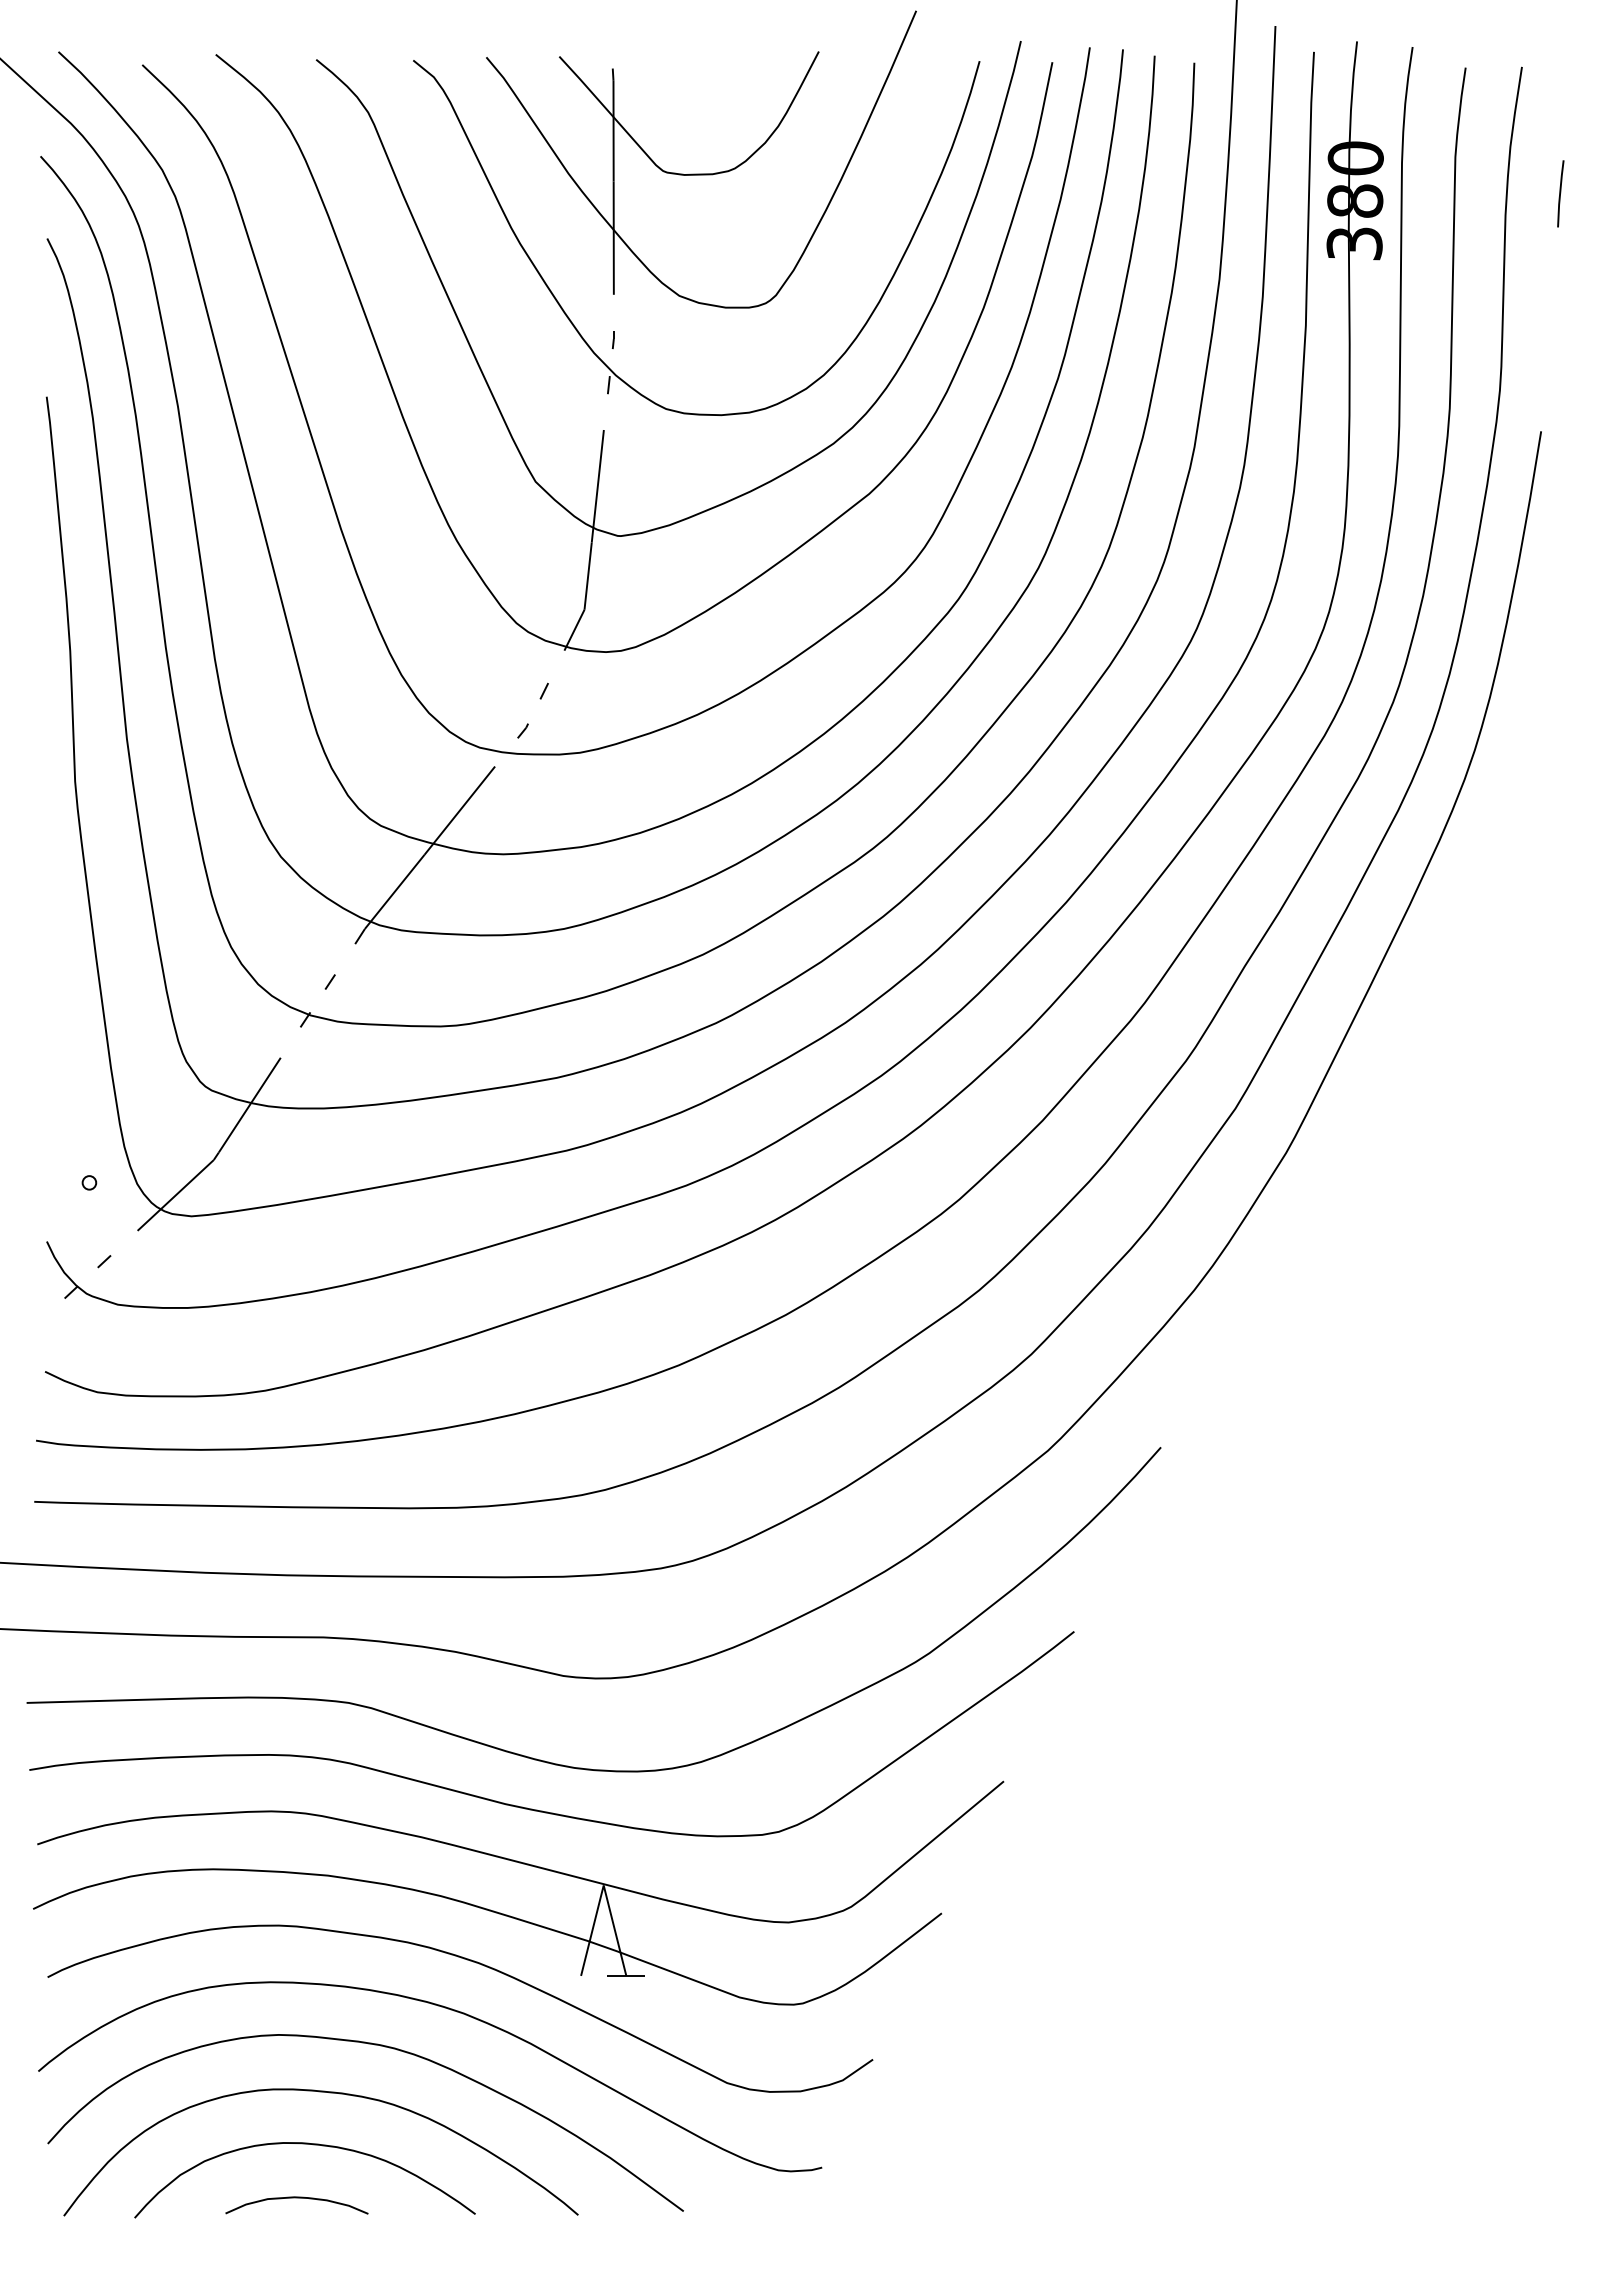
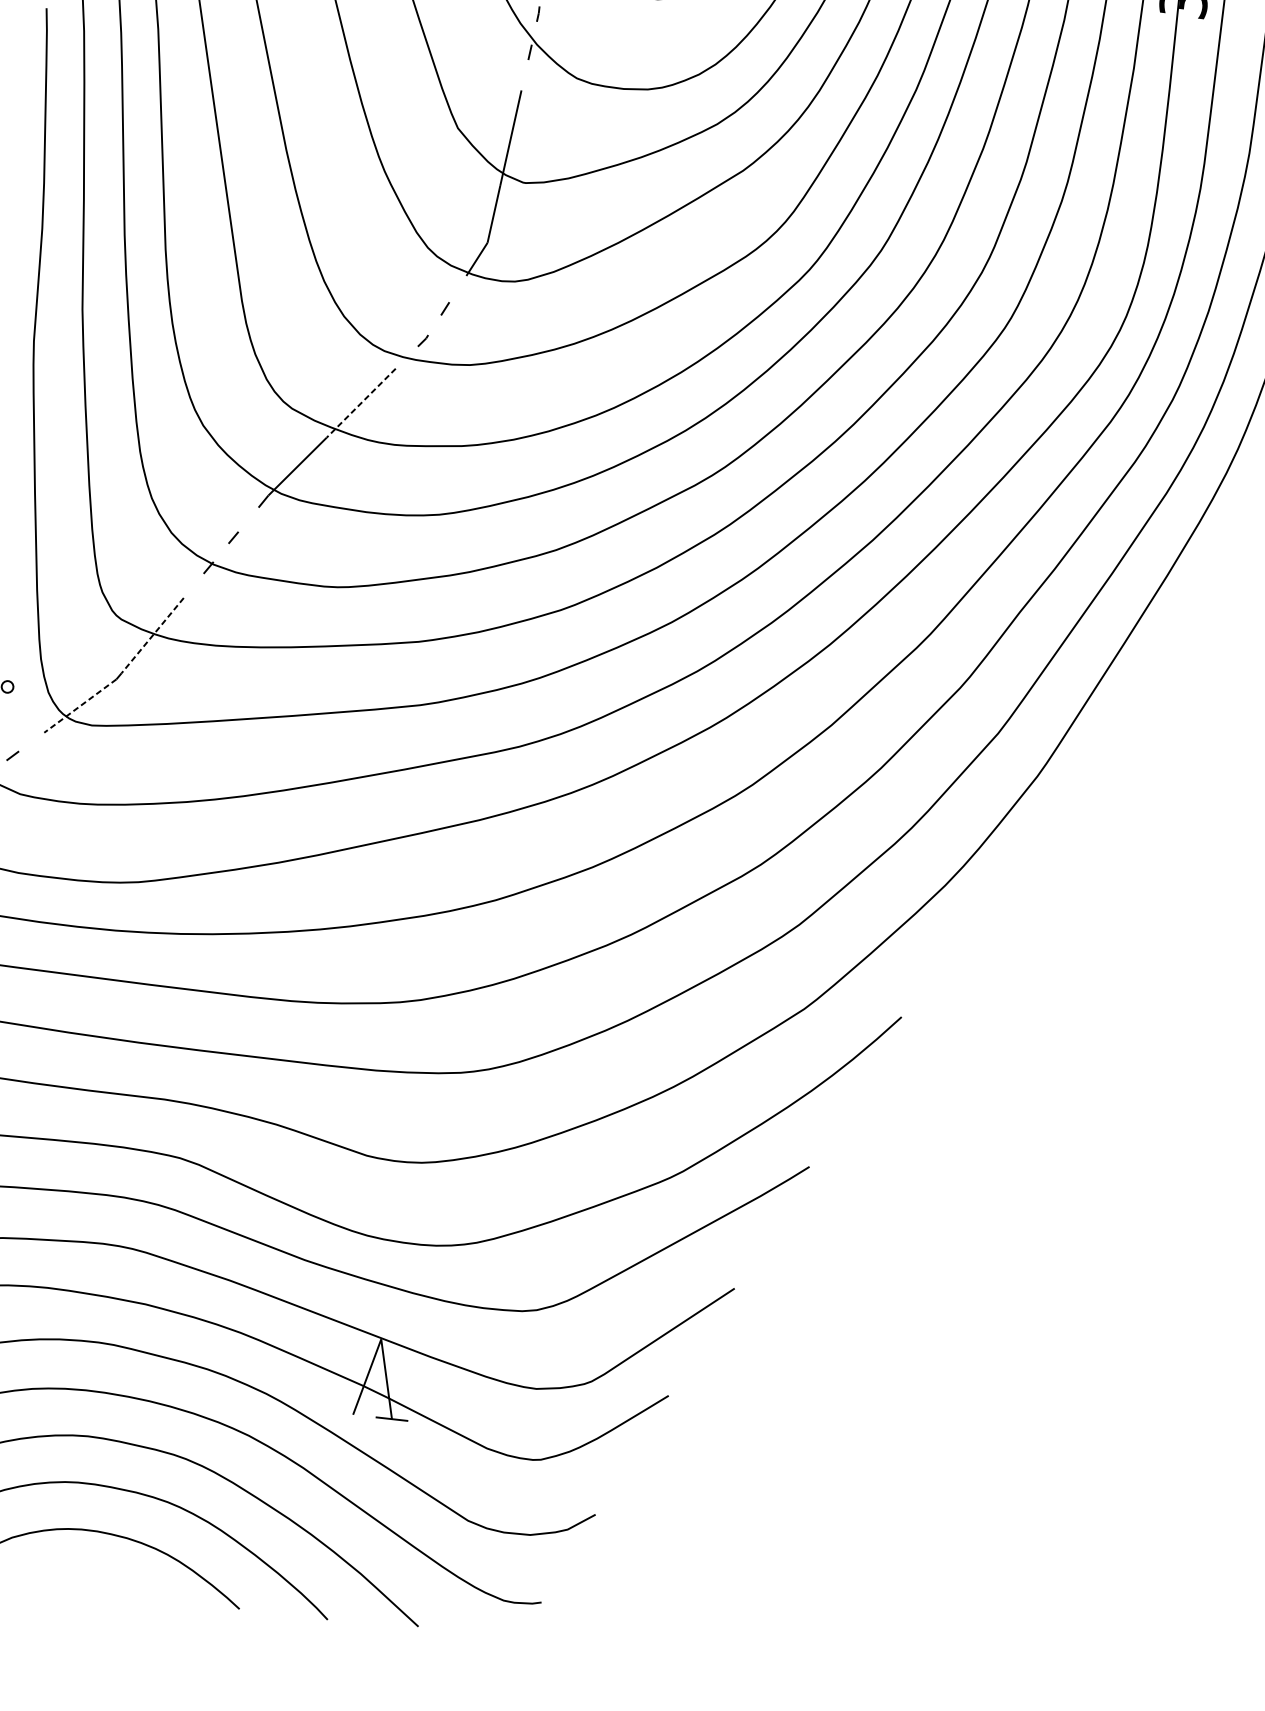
line: (459, 810) -> (360, 403), solid -> dashed
line: (249, 1105) -> (152, 635), solid -> dashed
line: (175, 1195) -> (80, 706), solid -> dashed
curve: (296, 2198) -> (87, 1578), removed

